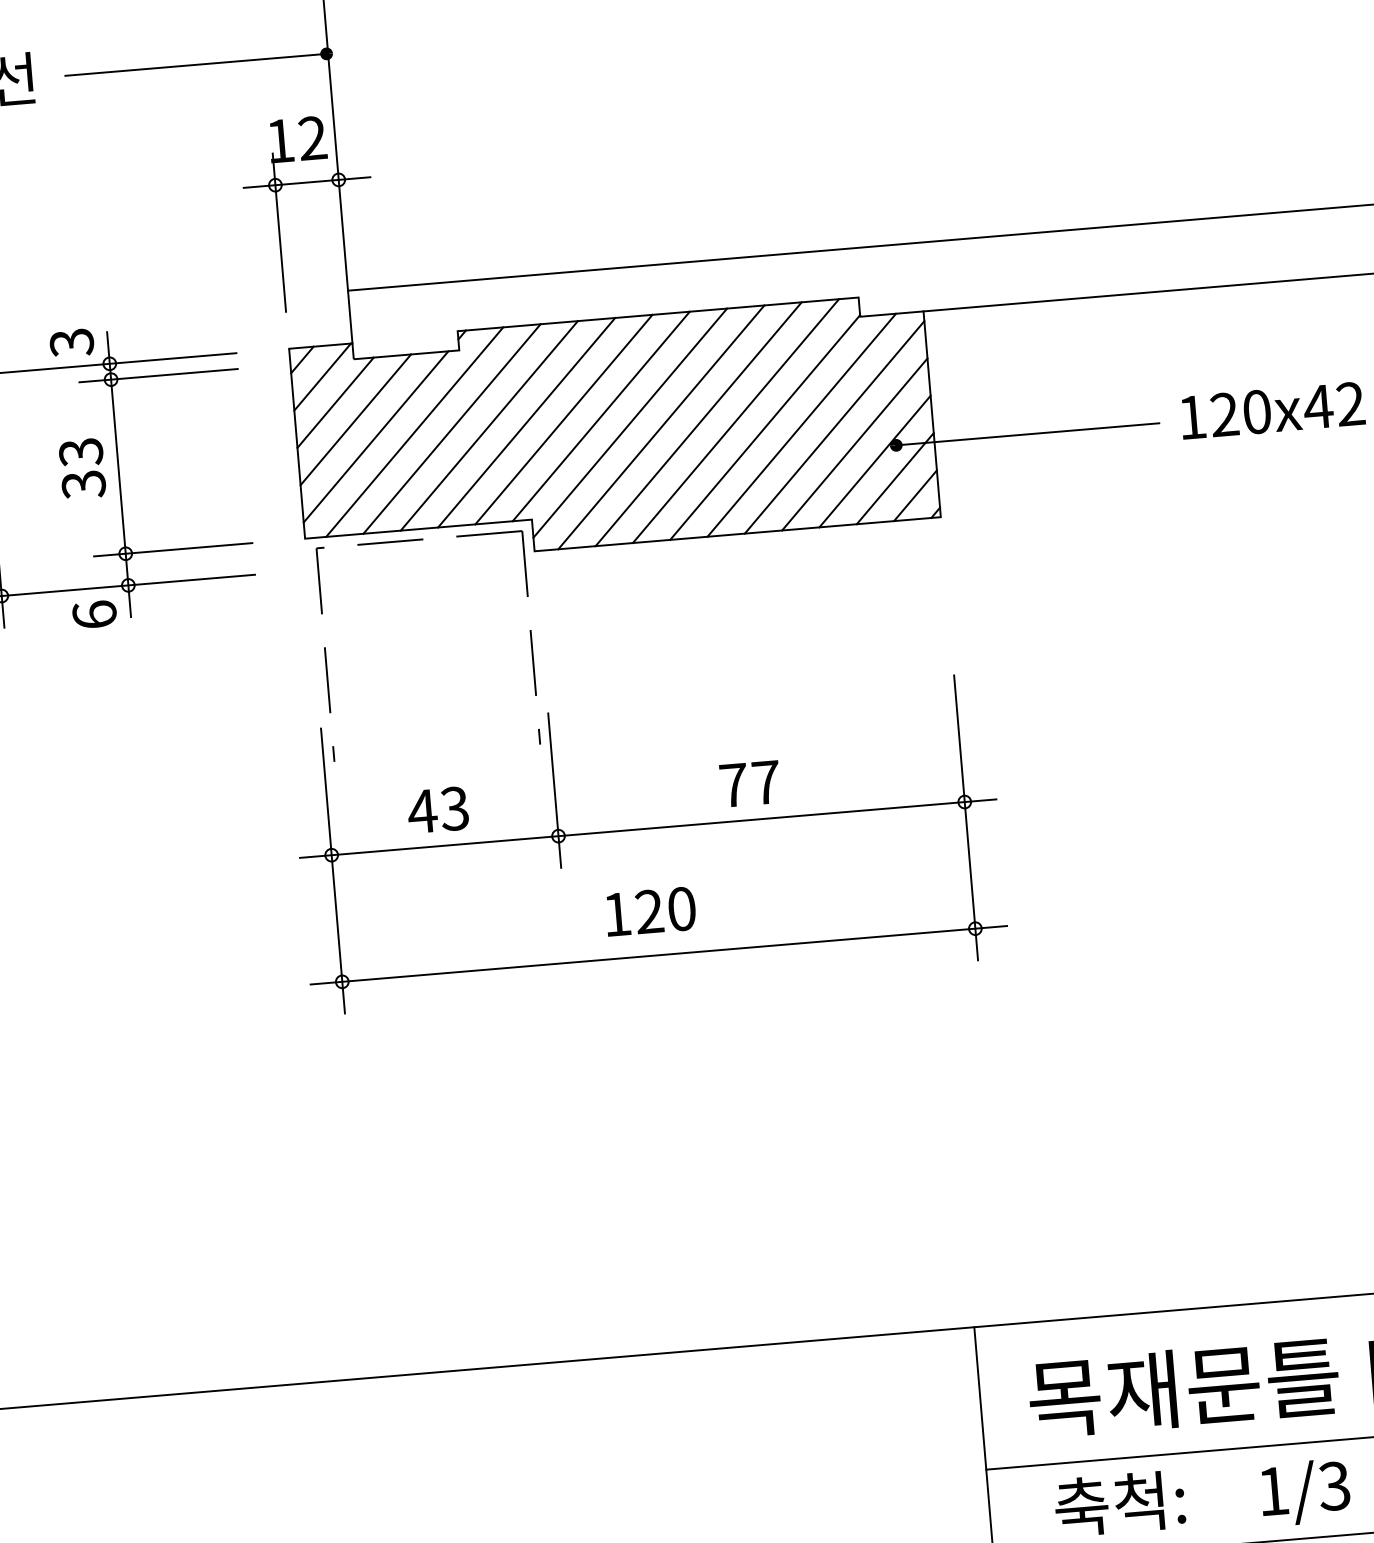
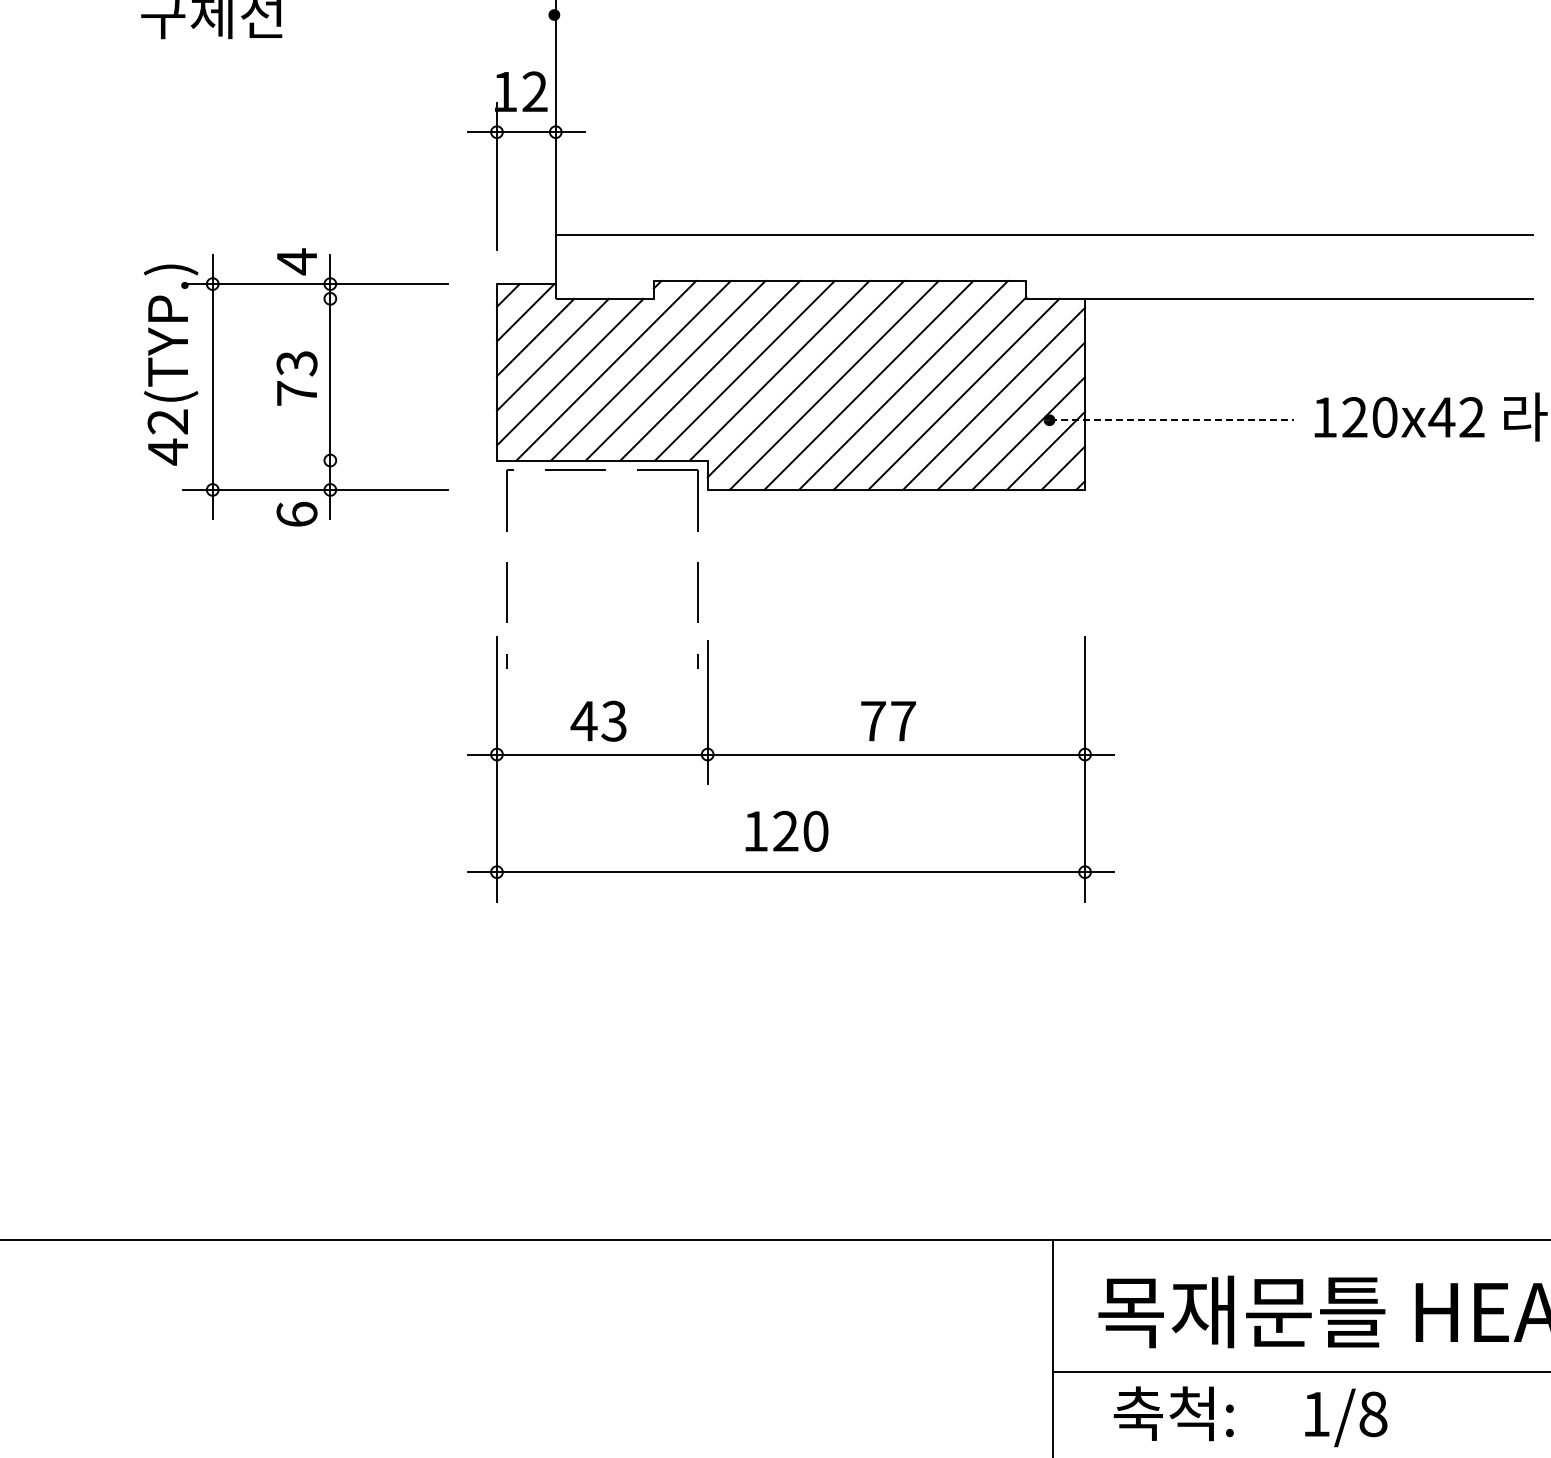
line: (195, 65) -> (432, 15), removed
text: (71, 342) -> (296, 261), 3 -> 4
line: (157, 375) -> (373, 298), removed
line: (1028, 434) -> (1172, 420), solid -> dashed
text: (83, 484) -> (296, 393), 33 -> 73
line: (172, 549) -> (373, 460), removed
text: (1333, 1486) -> (1372, 1414), 1/3 -> 1/8

